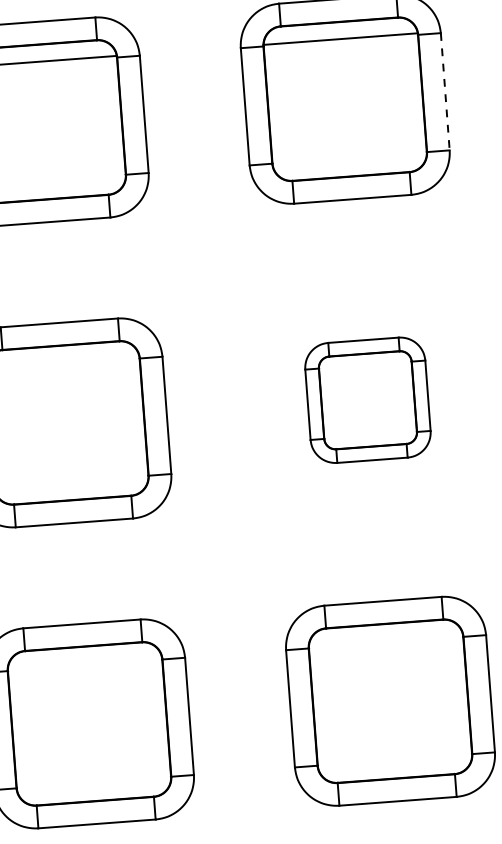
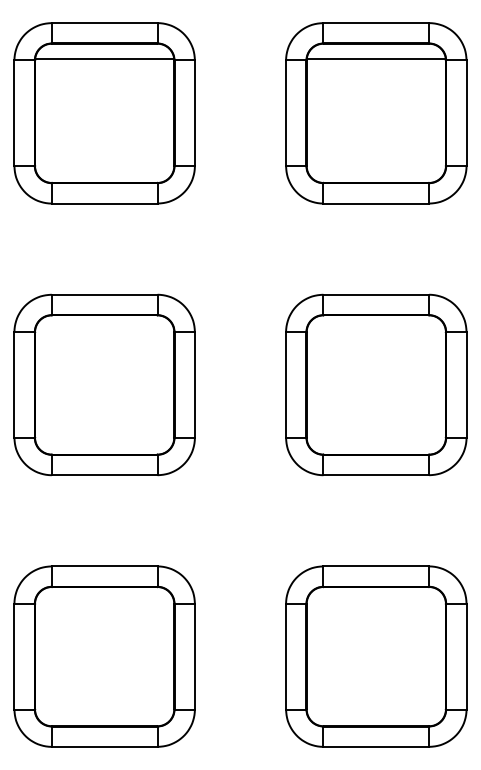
line: (445, 91) -> (466, 113), dashed -> solid
part: (368, 399) -> (376, 384), size x1.67

